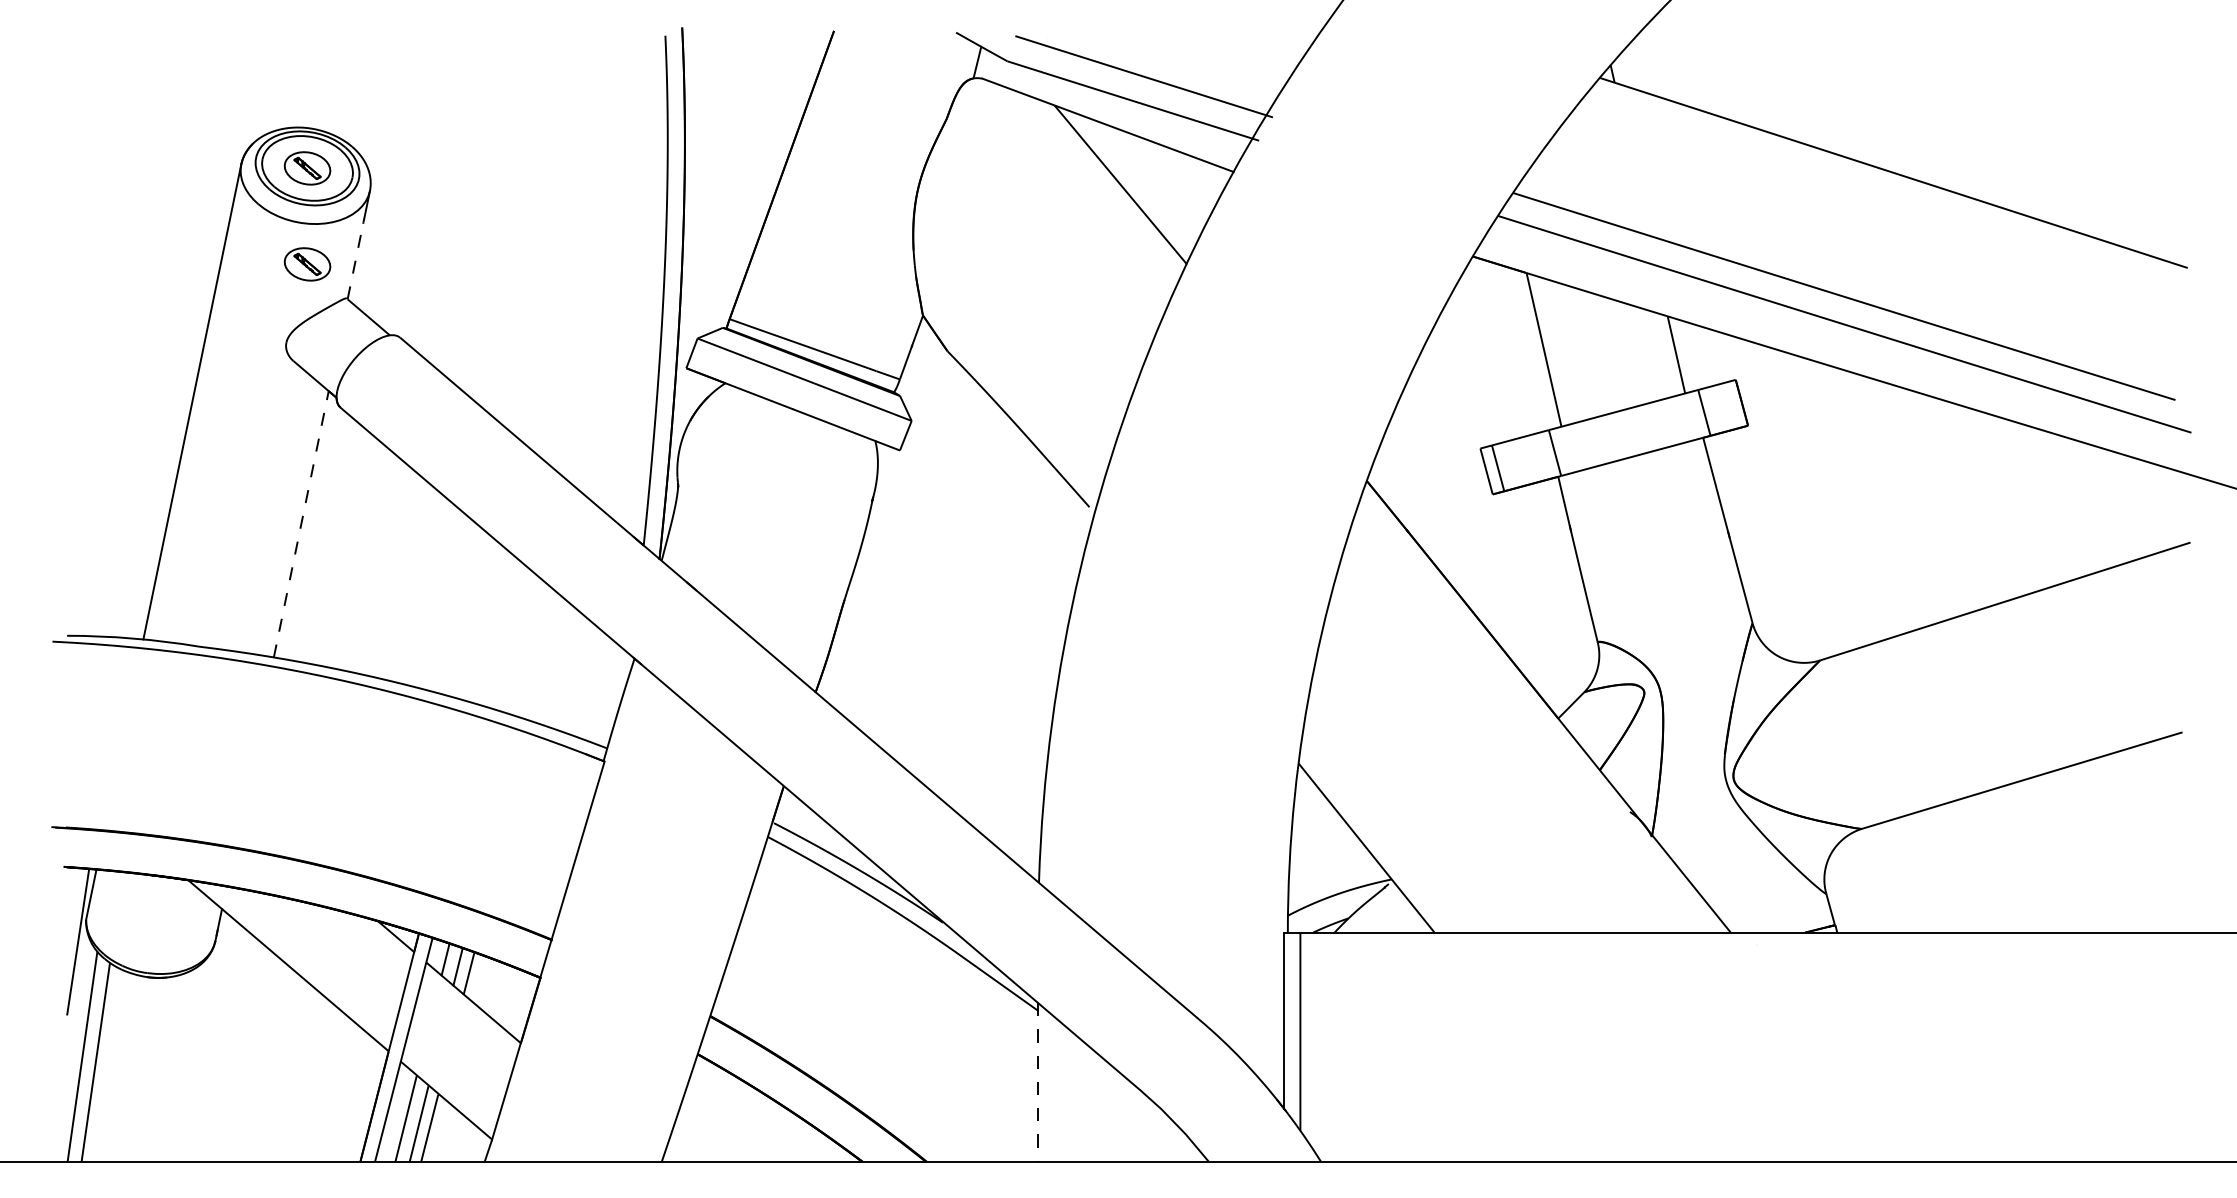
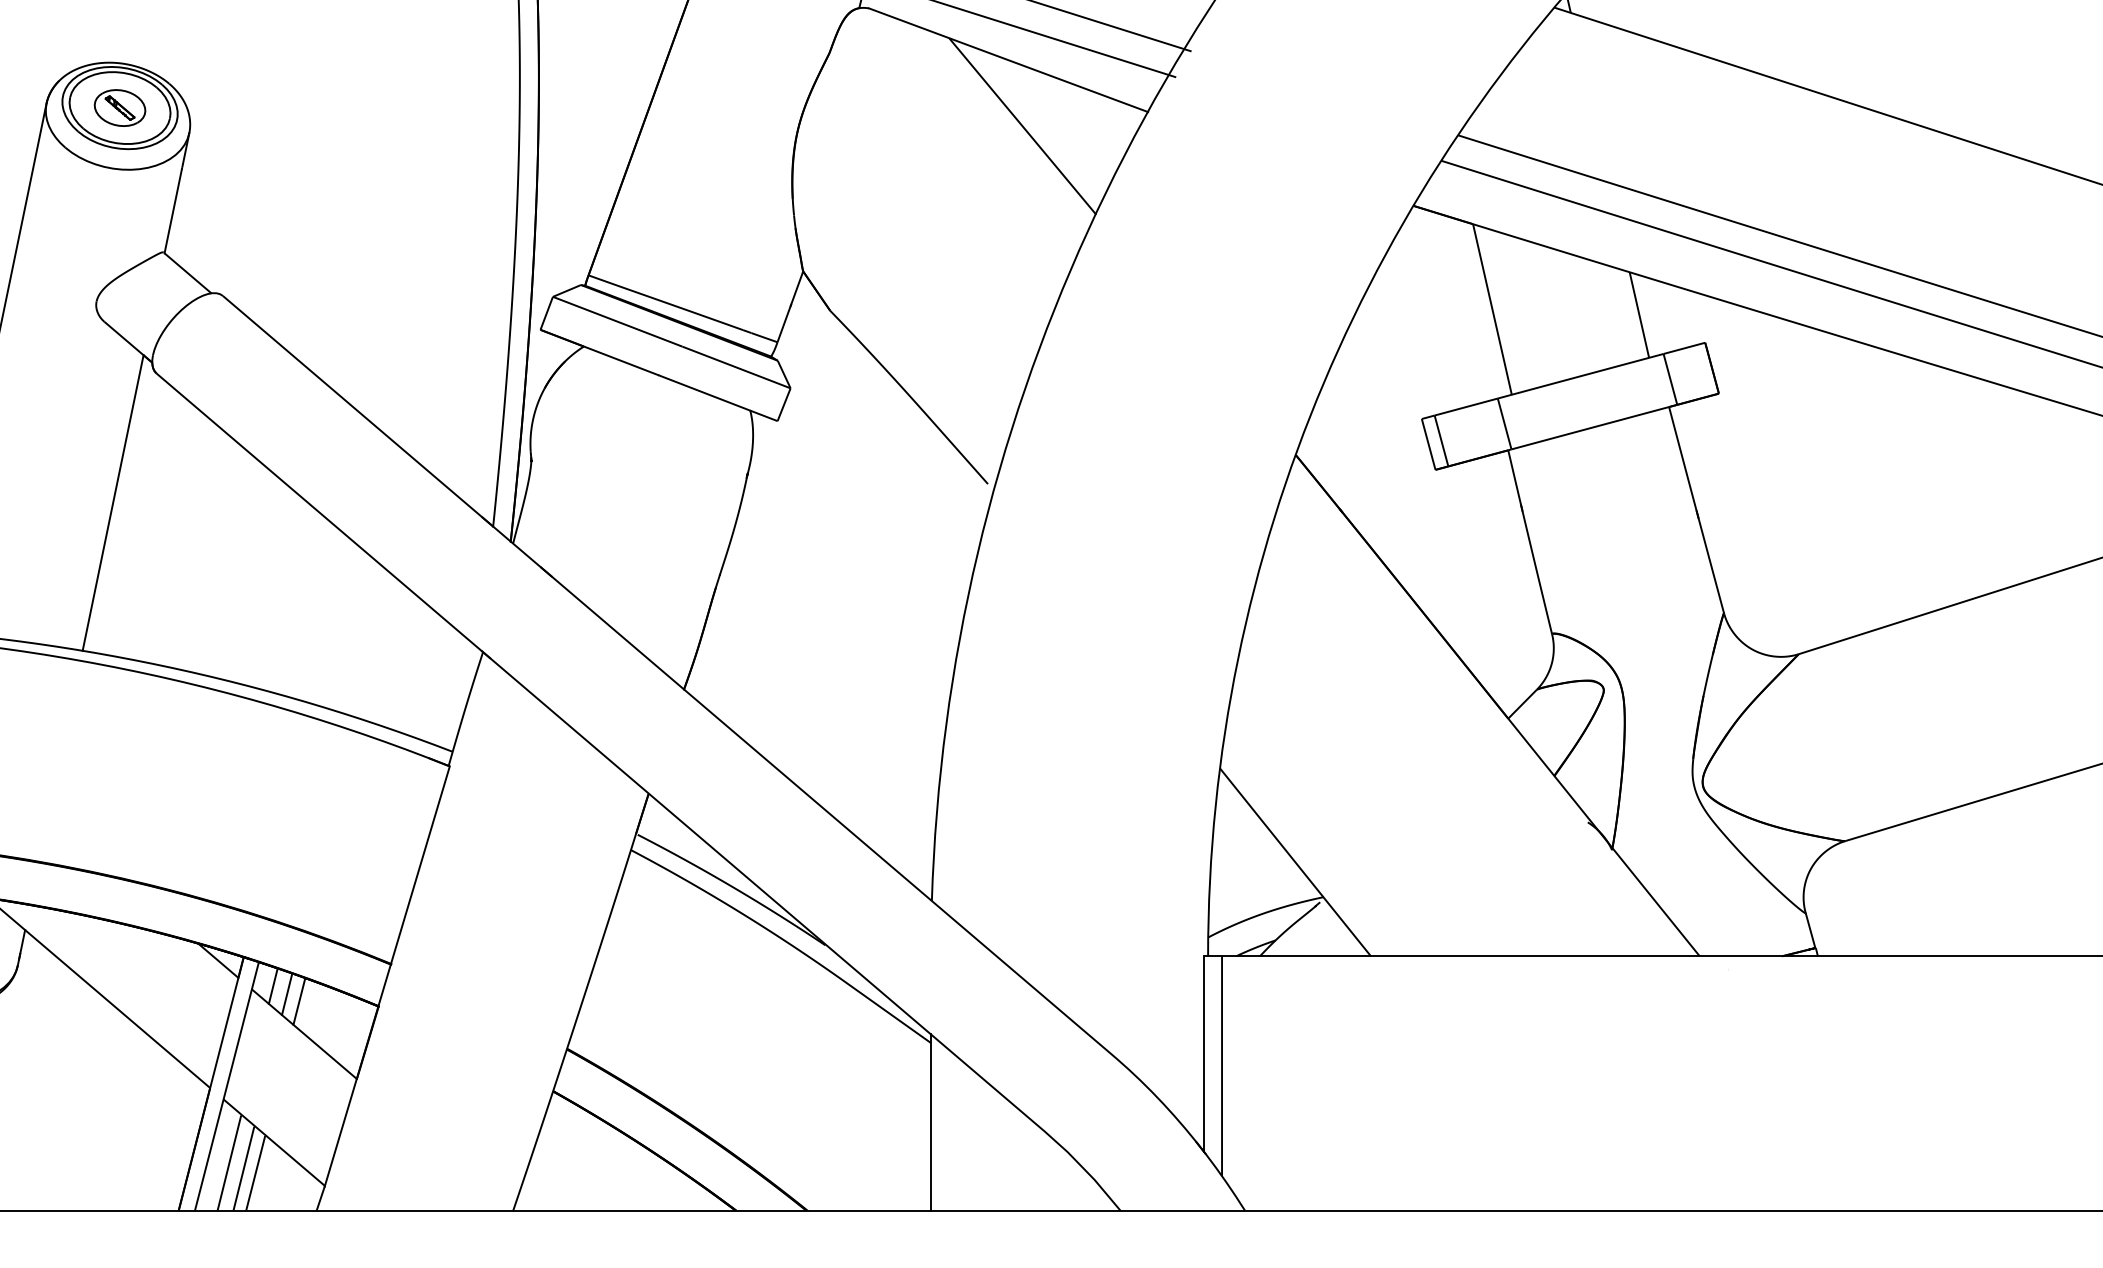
line: (355, 261) -> (173, 211), dashed -> solid
part: (307, 264) -> (120, 214), removed
line: (301, 524) -> (113, 503), dashed -> solid
line: (1038, 1082) -> (931, 1122), dashed -> solid

